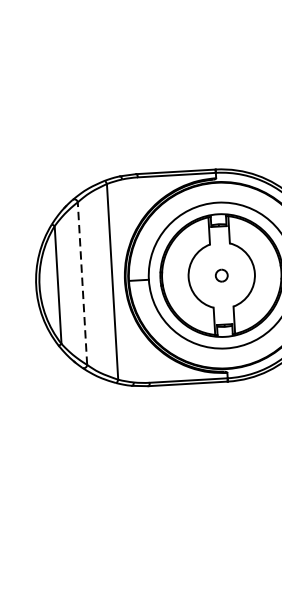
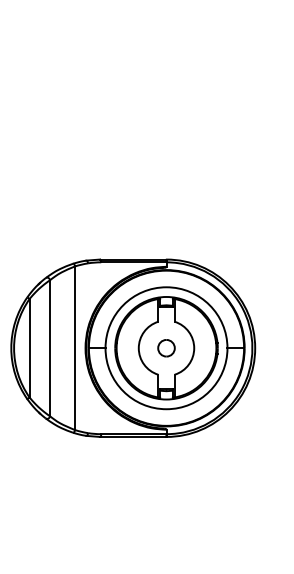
part: (221, 275) -> (166, 348), size x1.67
line: (83, 283) -> (50, 348), dashed -> solid

